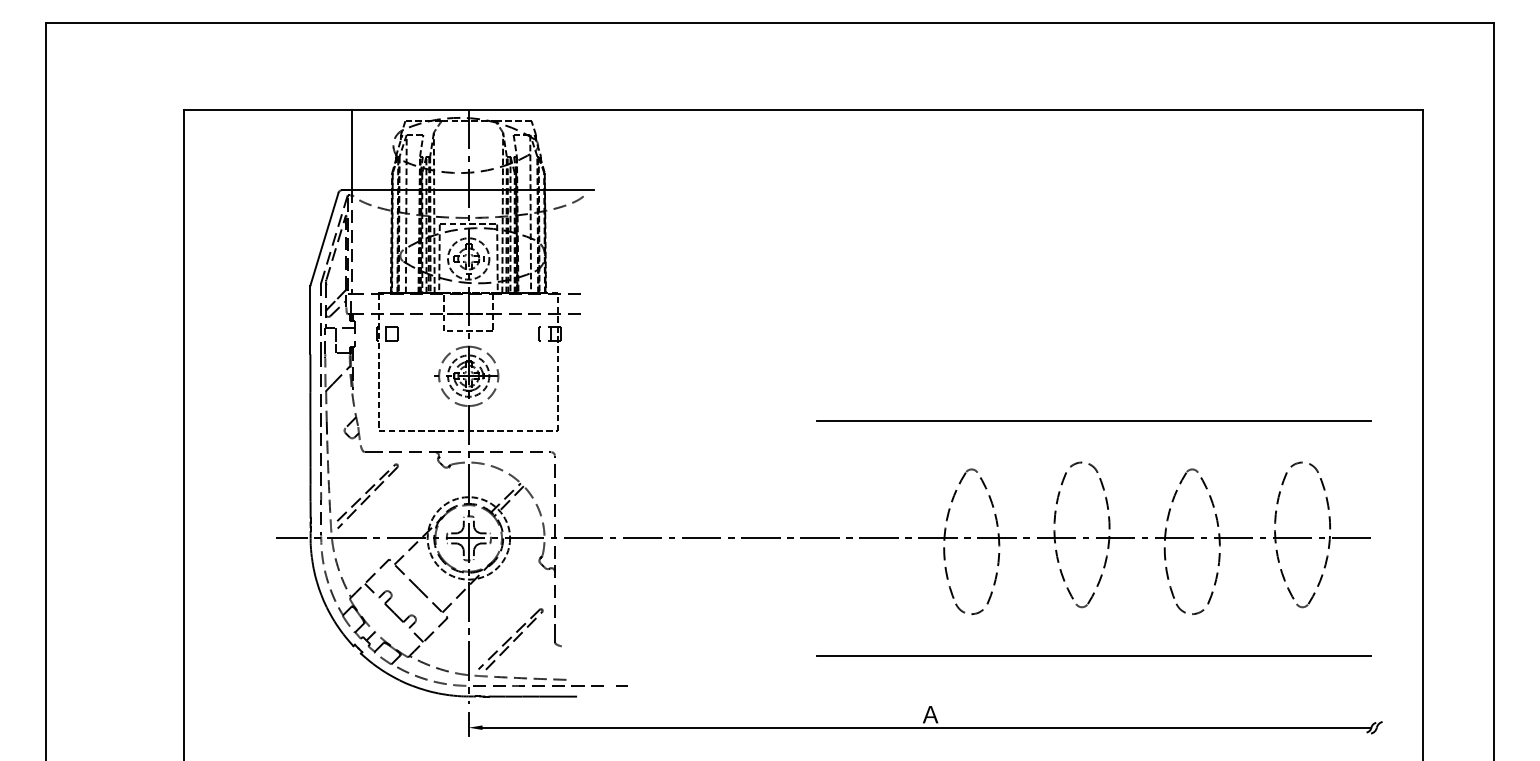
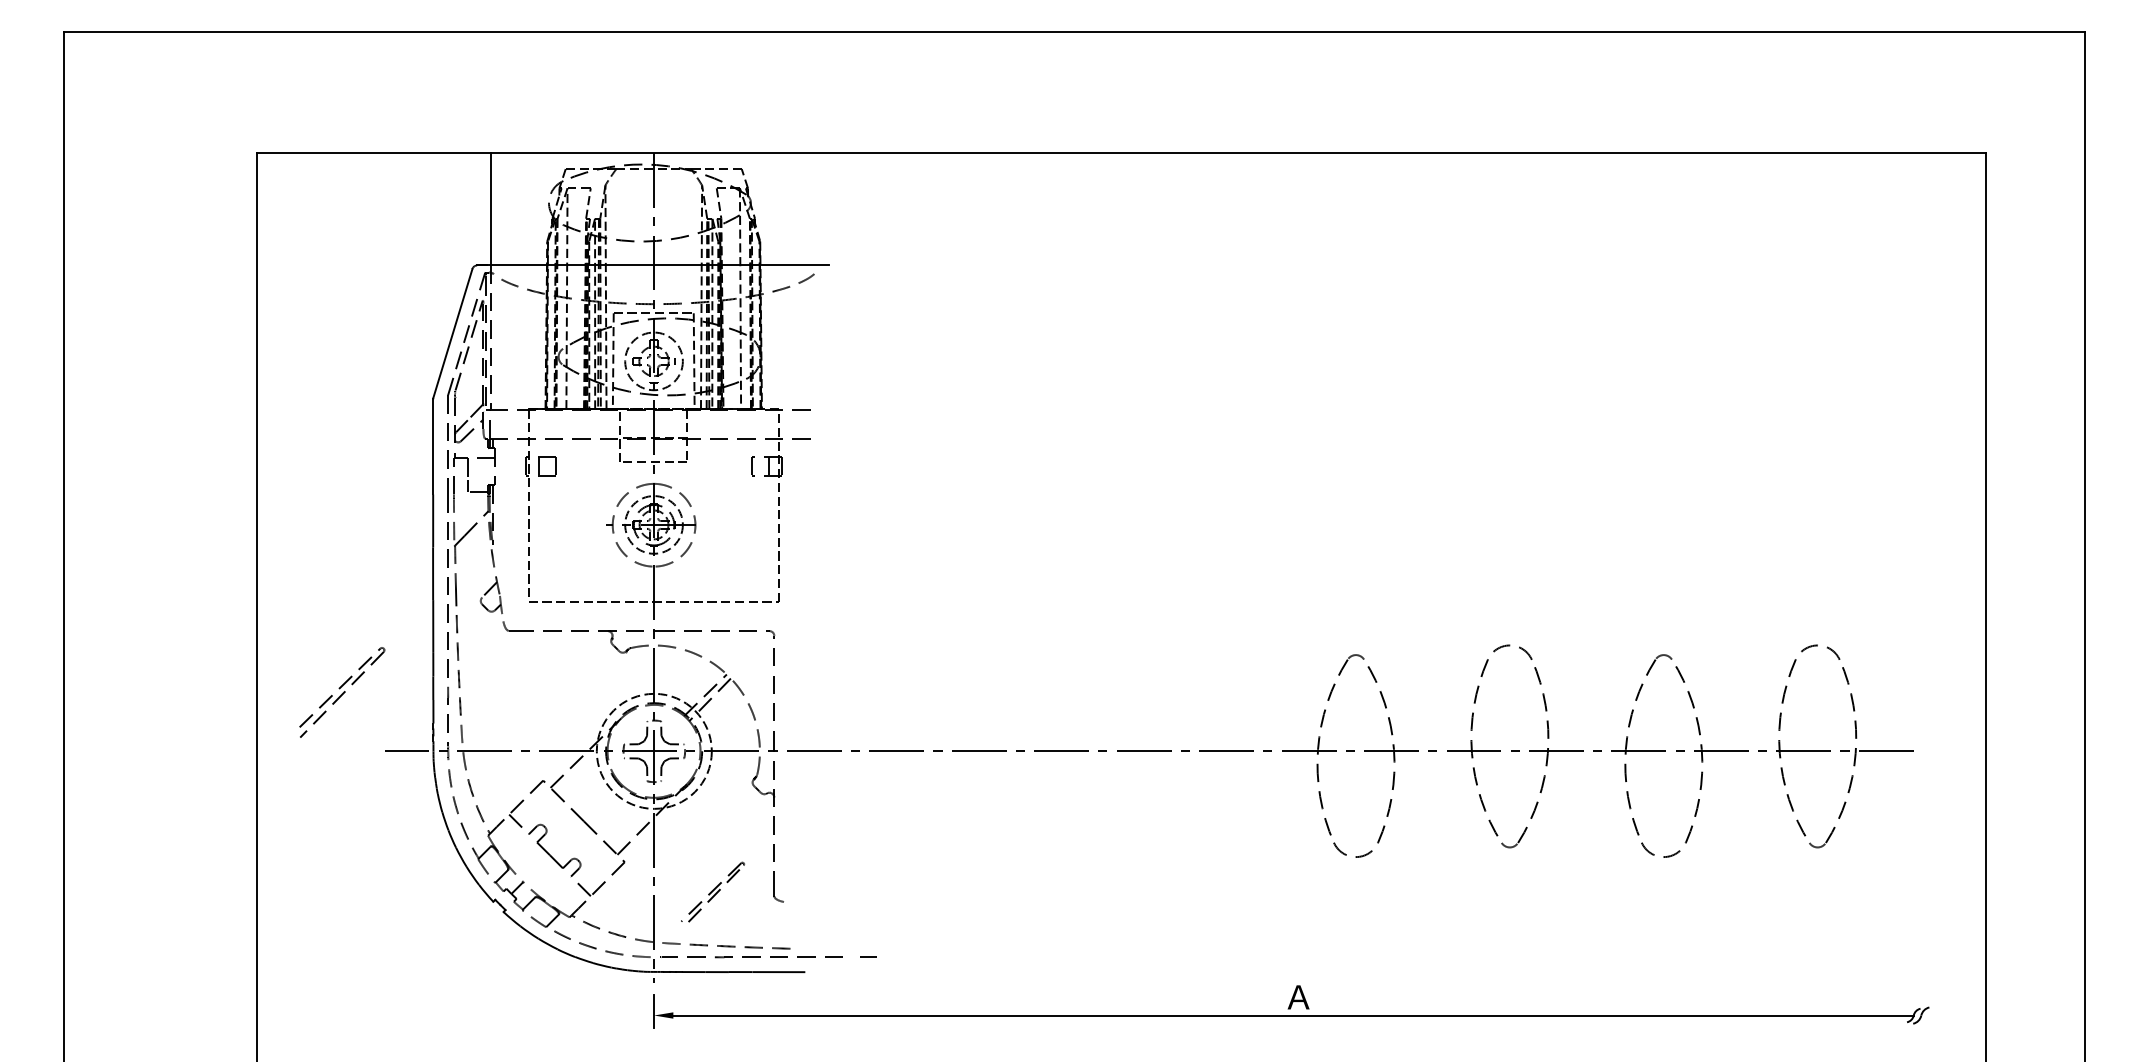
line: (1093, 420) -> (1526, 587), removed
part: (367, 496) -> (342, 692), moved
part: (510, 639) -> (712, 892), size x0.7
line: (1093, 655) -> (1526, 914), removed

